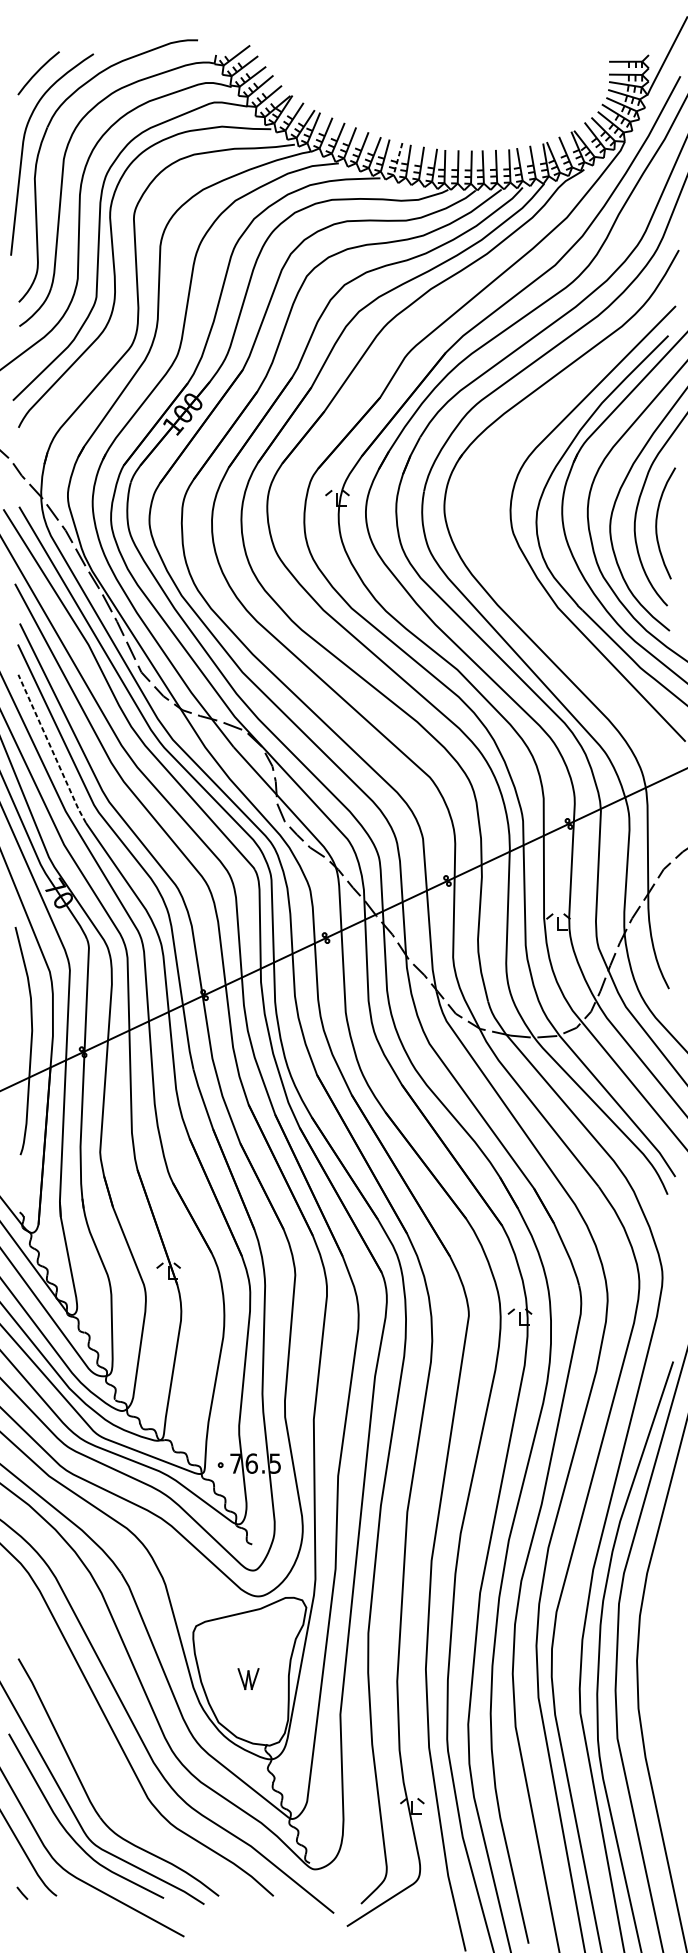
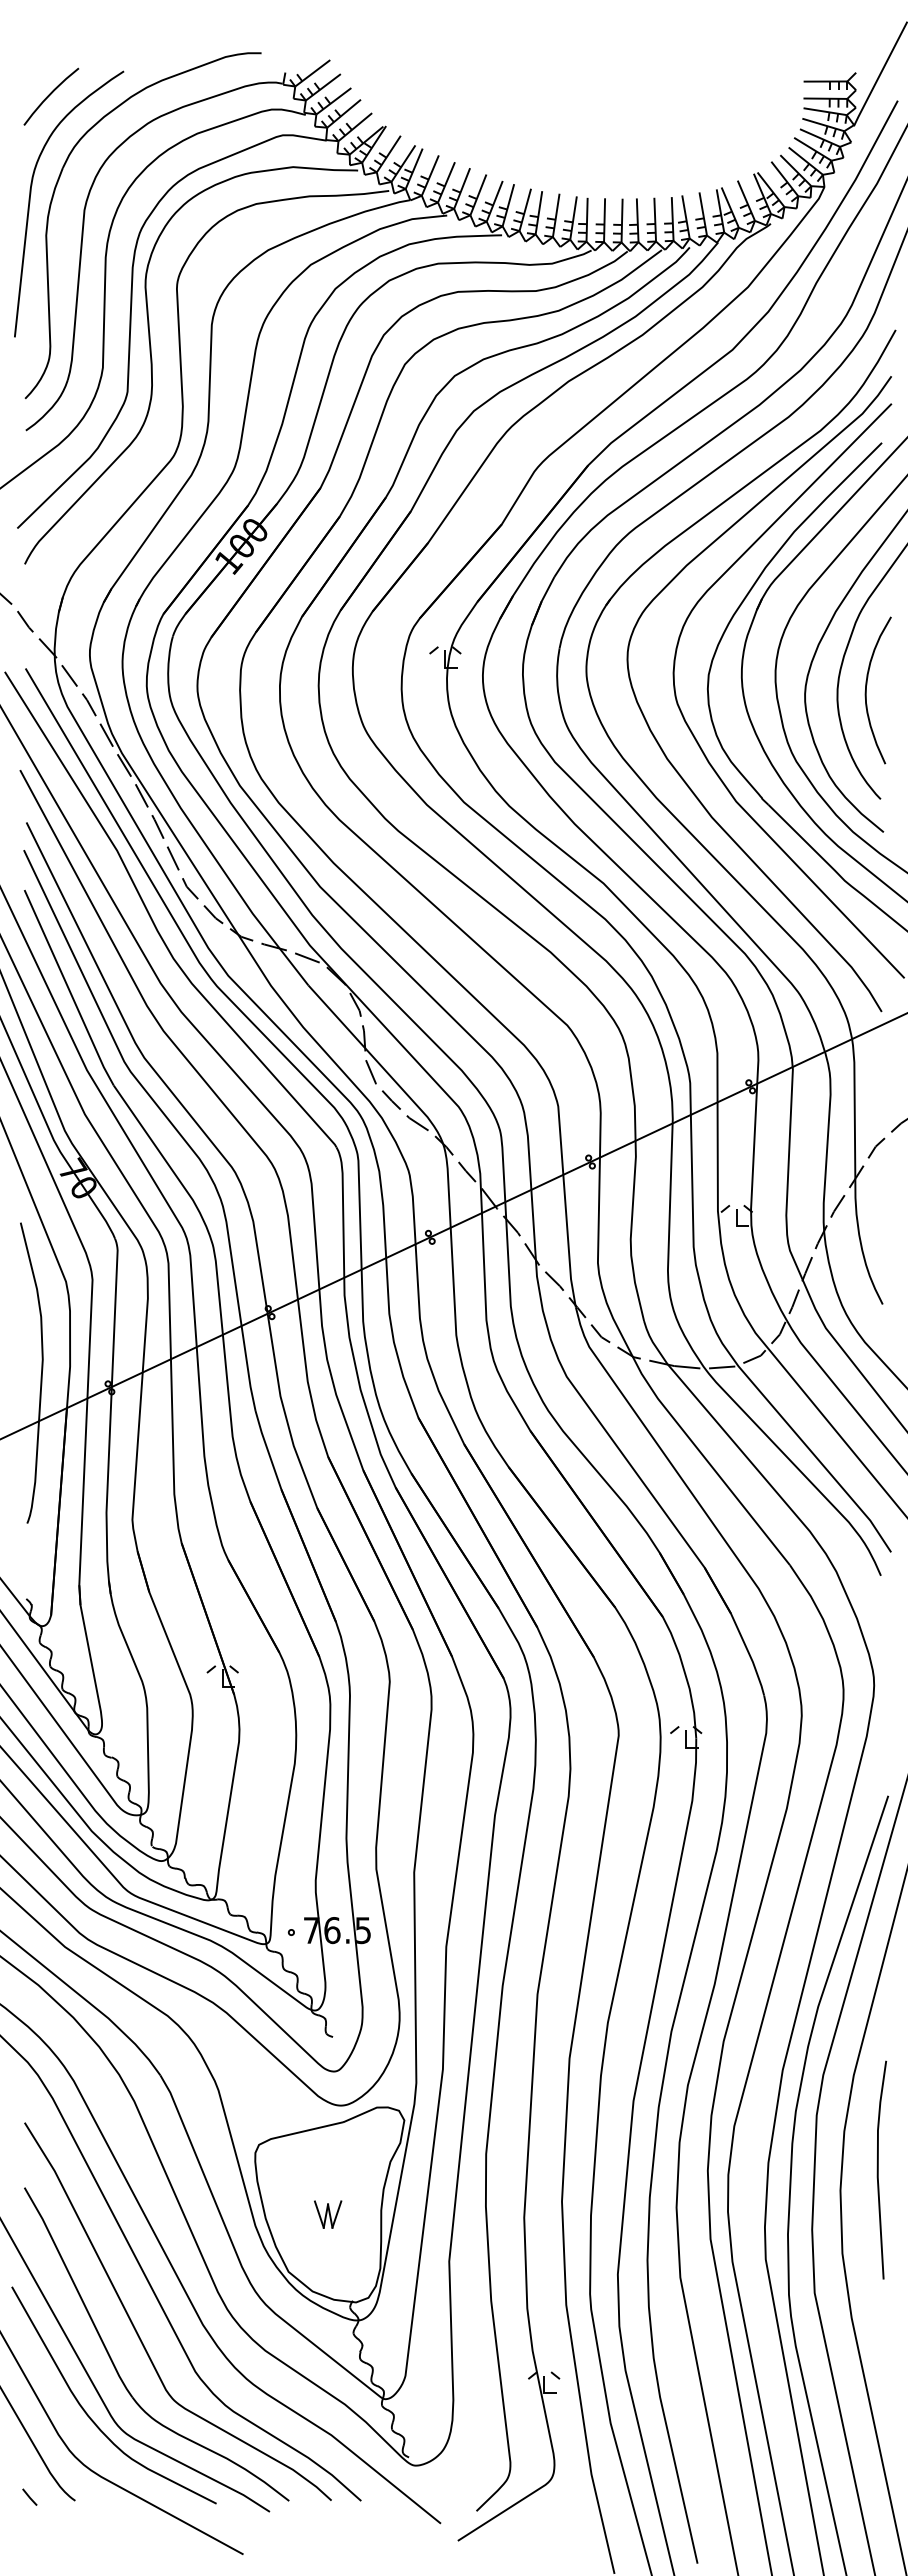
line: (398, 158) -> (525, 209), dashed -> solid
curve: (504, 571) -> (665, 753), added
line: (51, 749) -> (68, 988), dashed -> solid
line: (665, 1644) -> (878, 2169), added
curve: (104, 1767) -> (137, 2331), added

